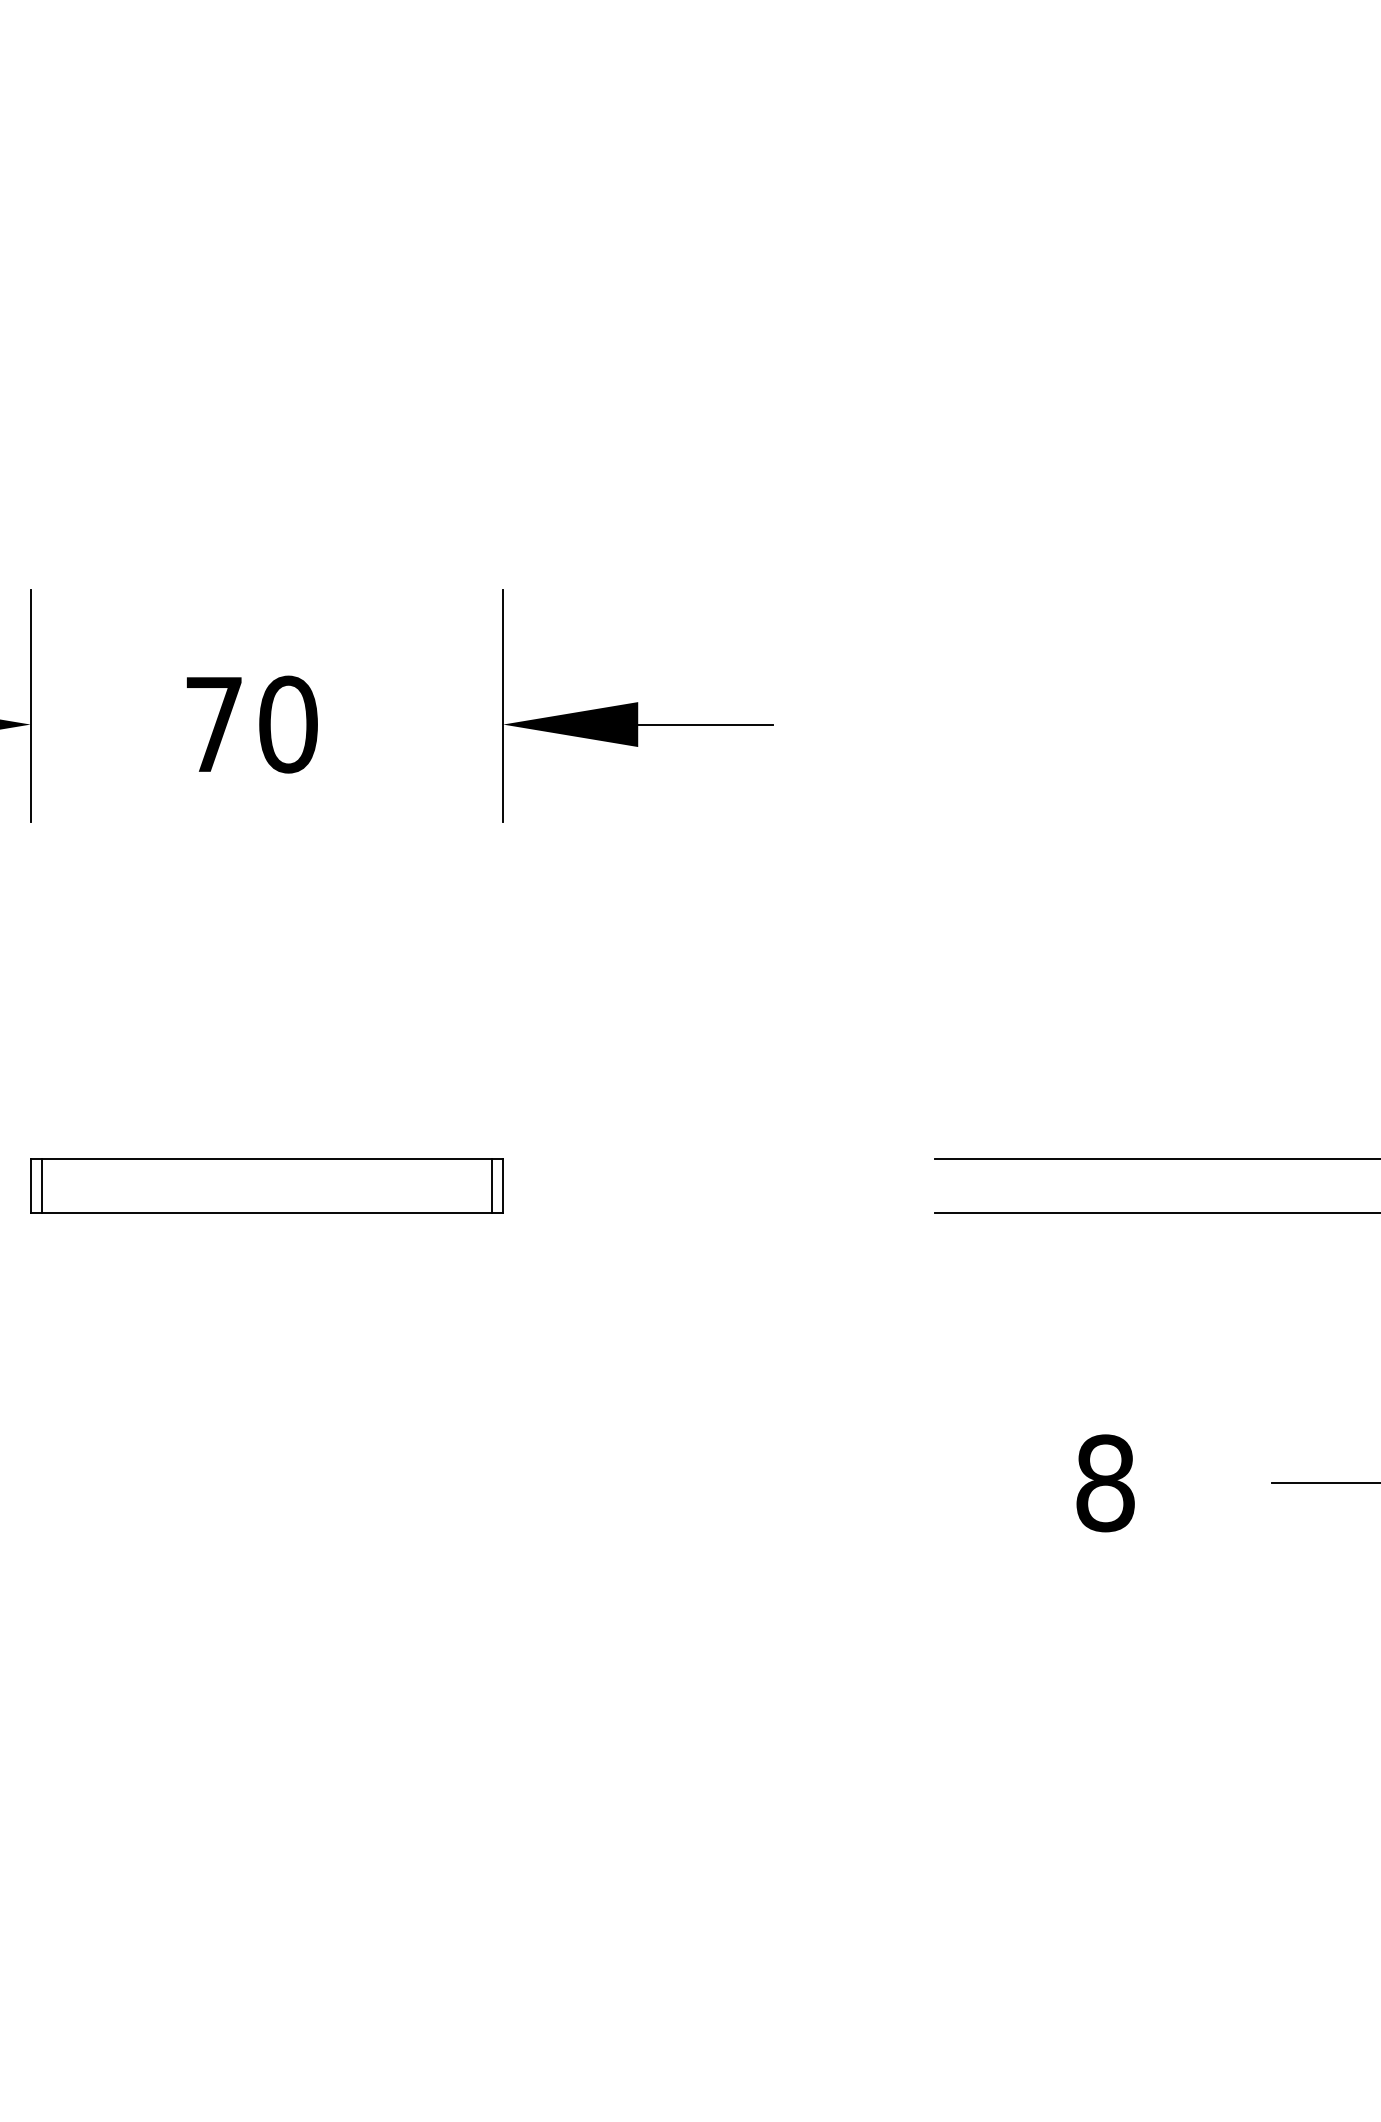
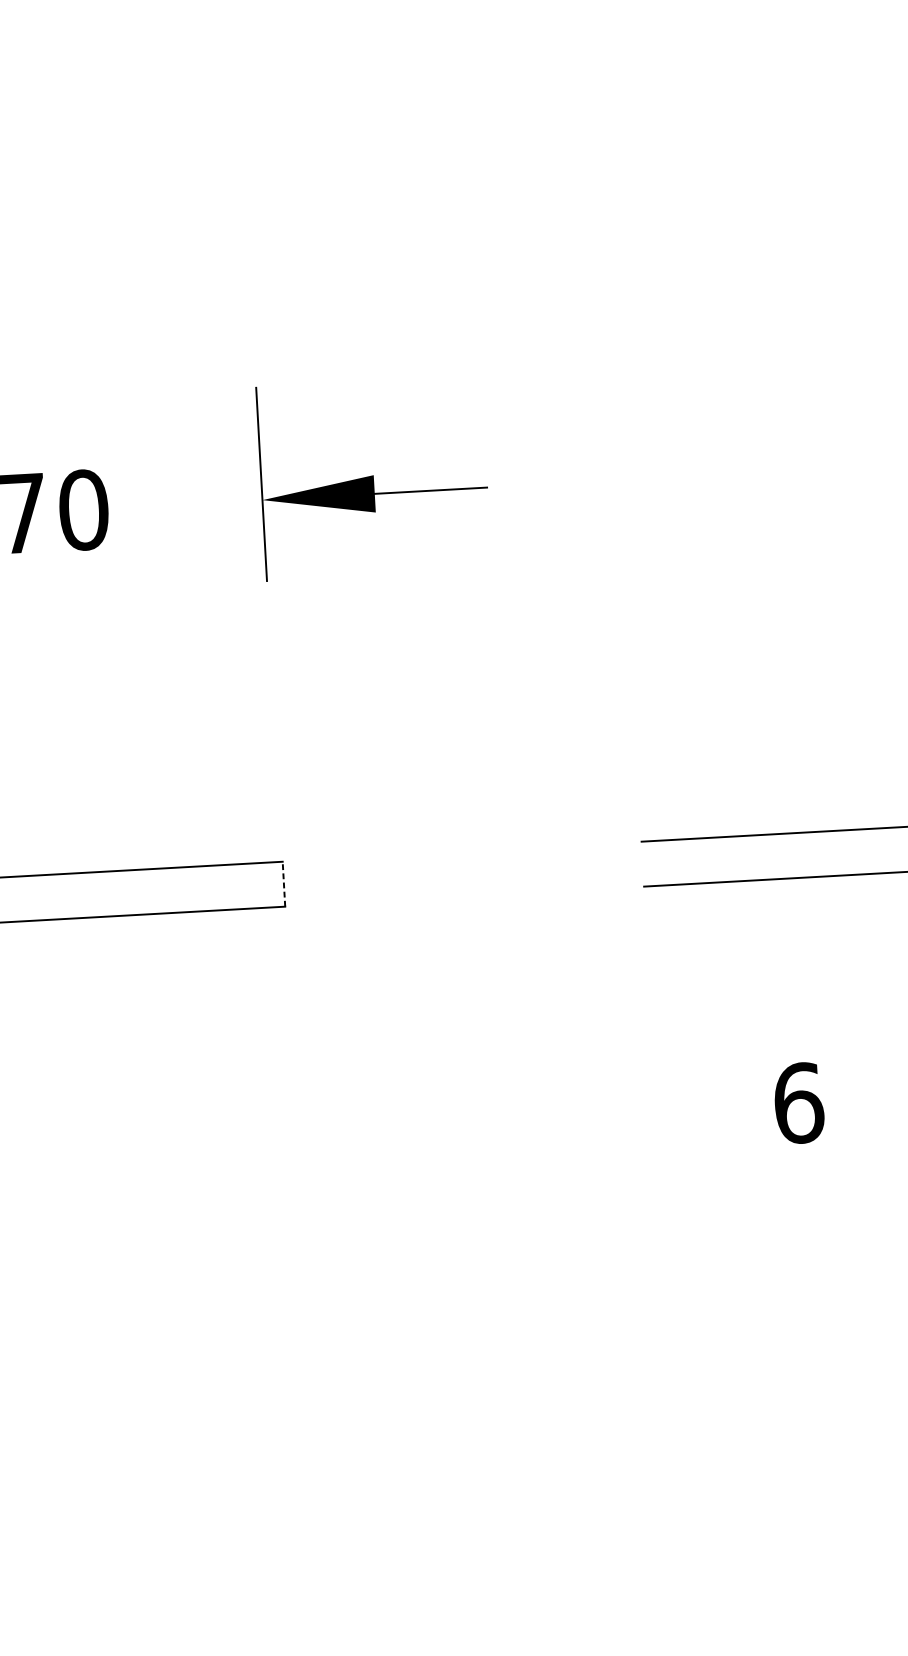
line: (492, 1185) -> (275, 884), removed
line: (503, 1185) -> (284, 883), solid -> dashed
text: (1105, 1483) -> (798, 1103), 8 -> 6

